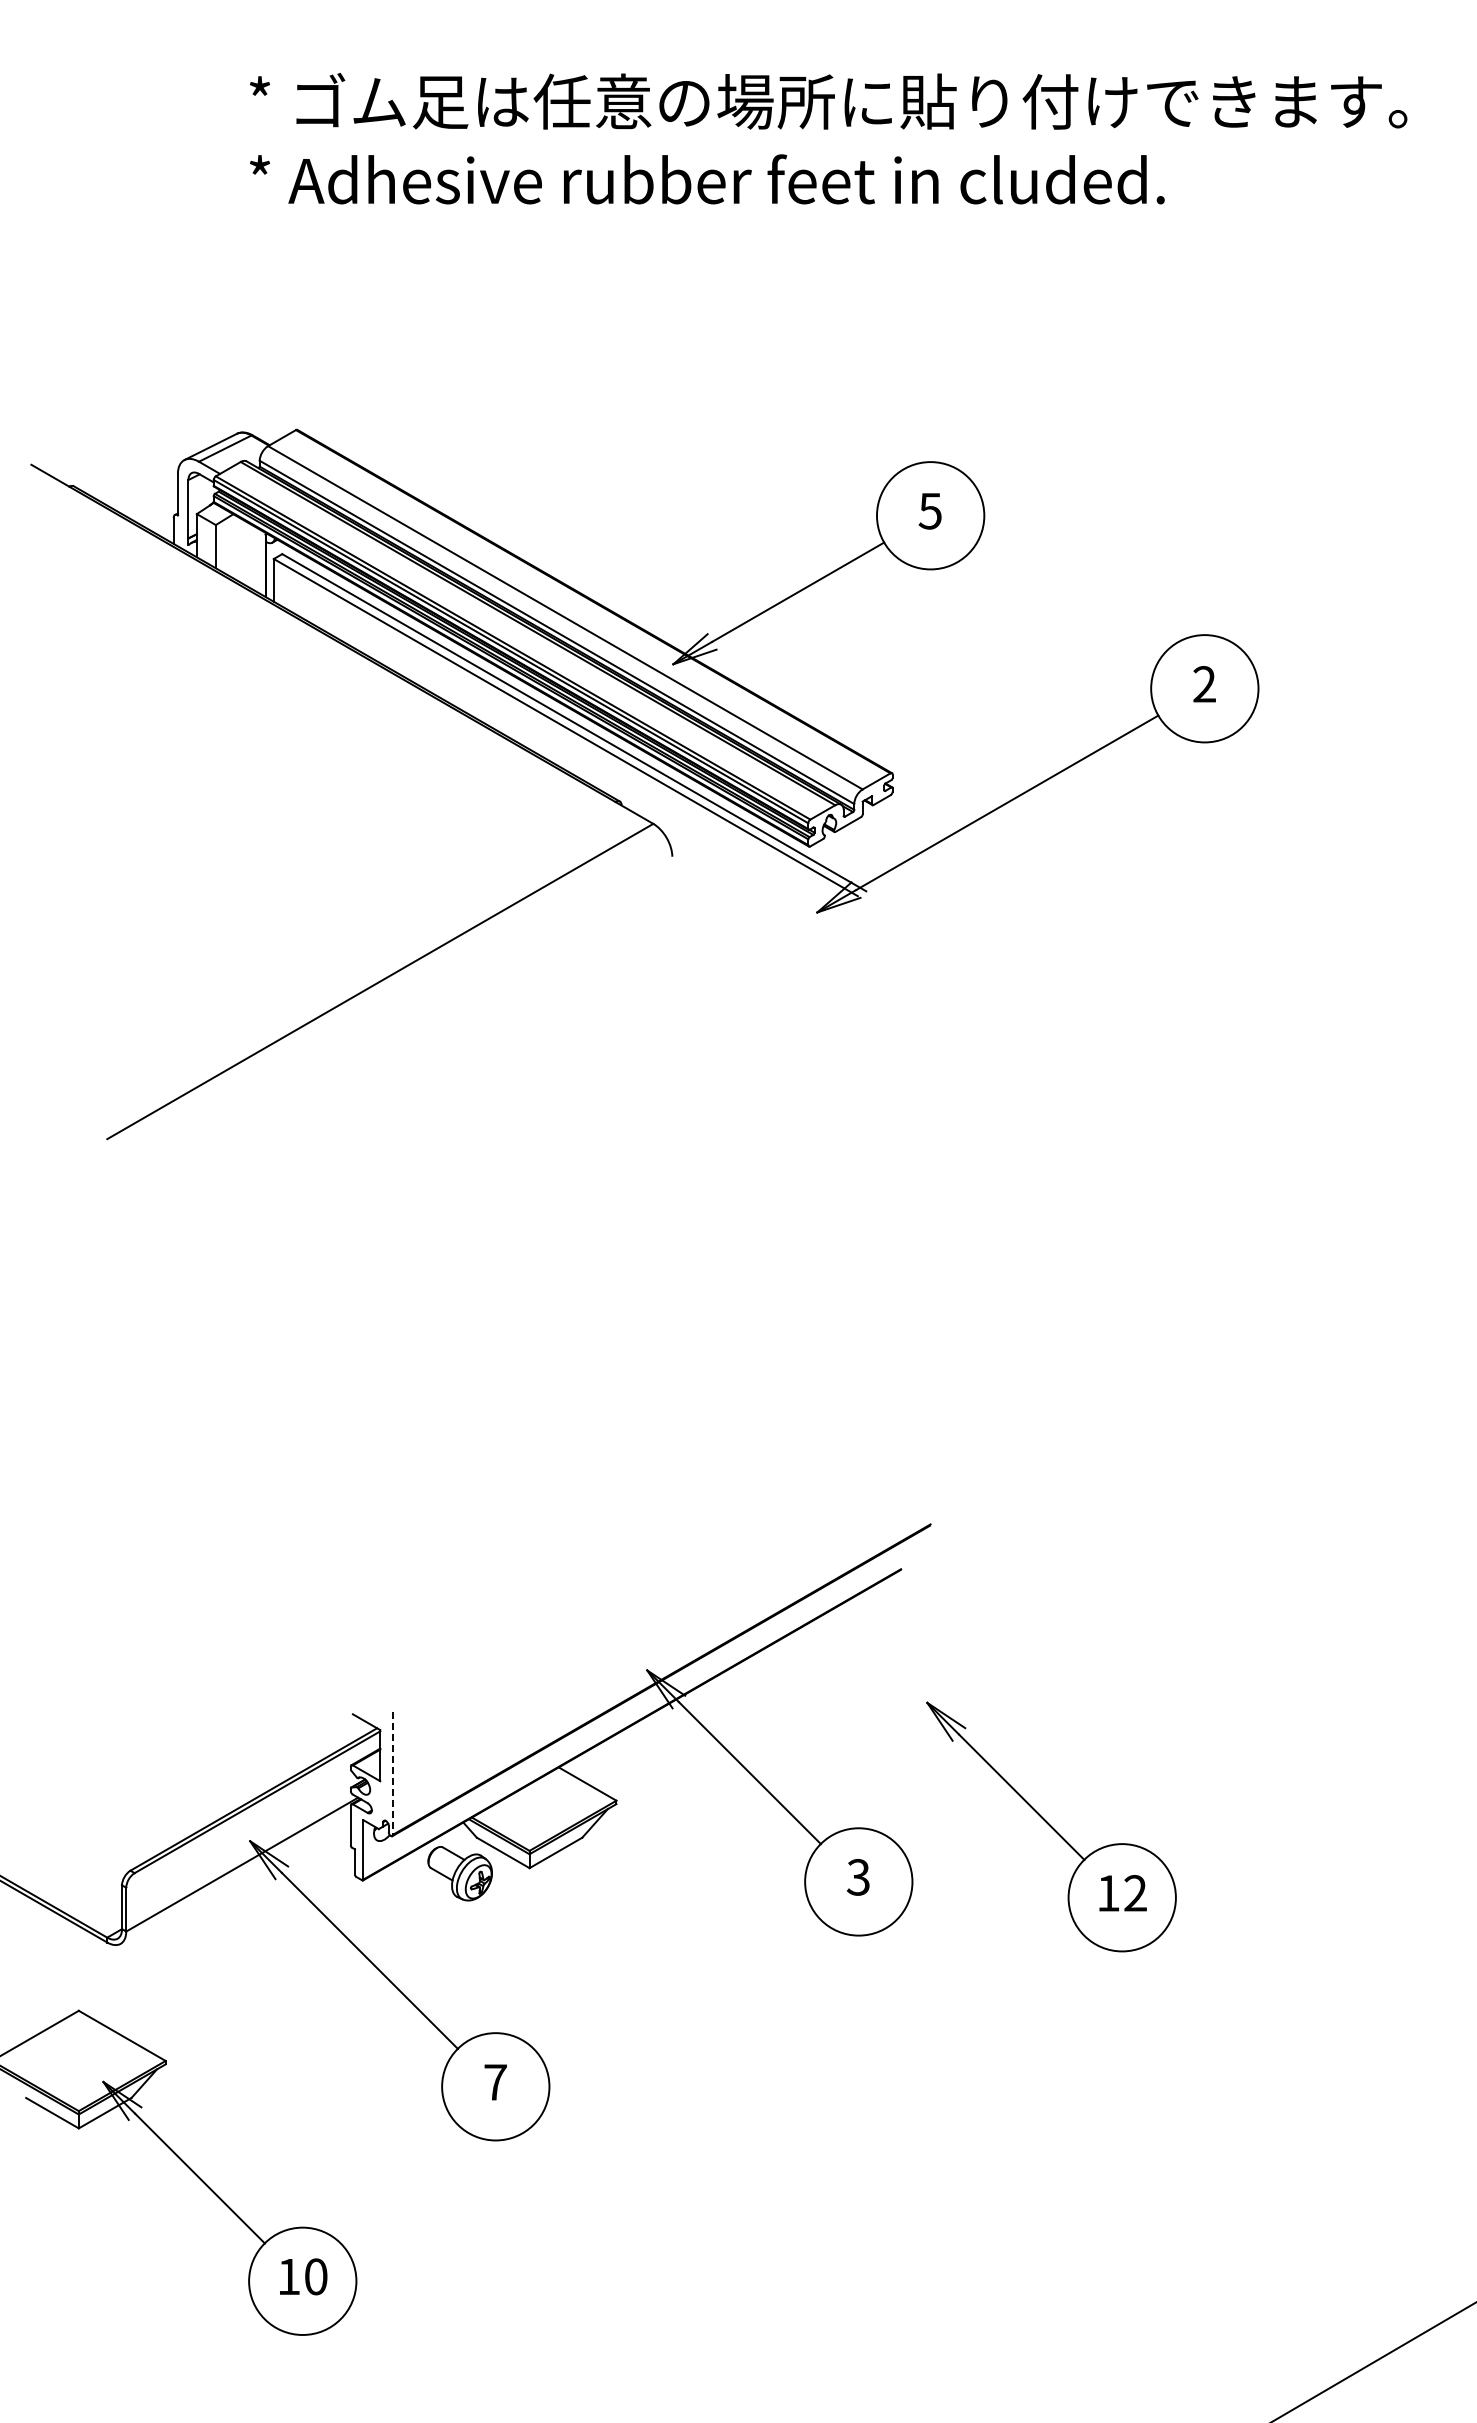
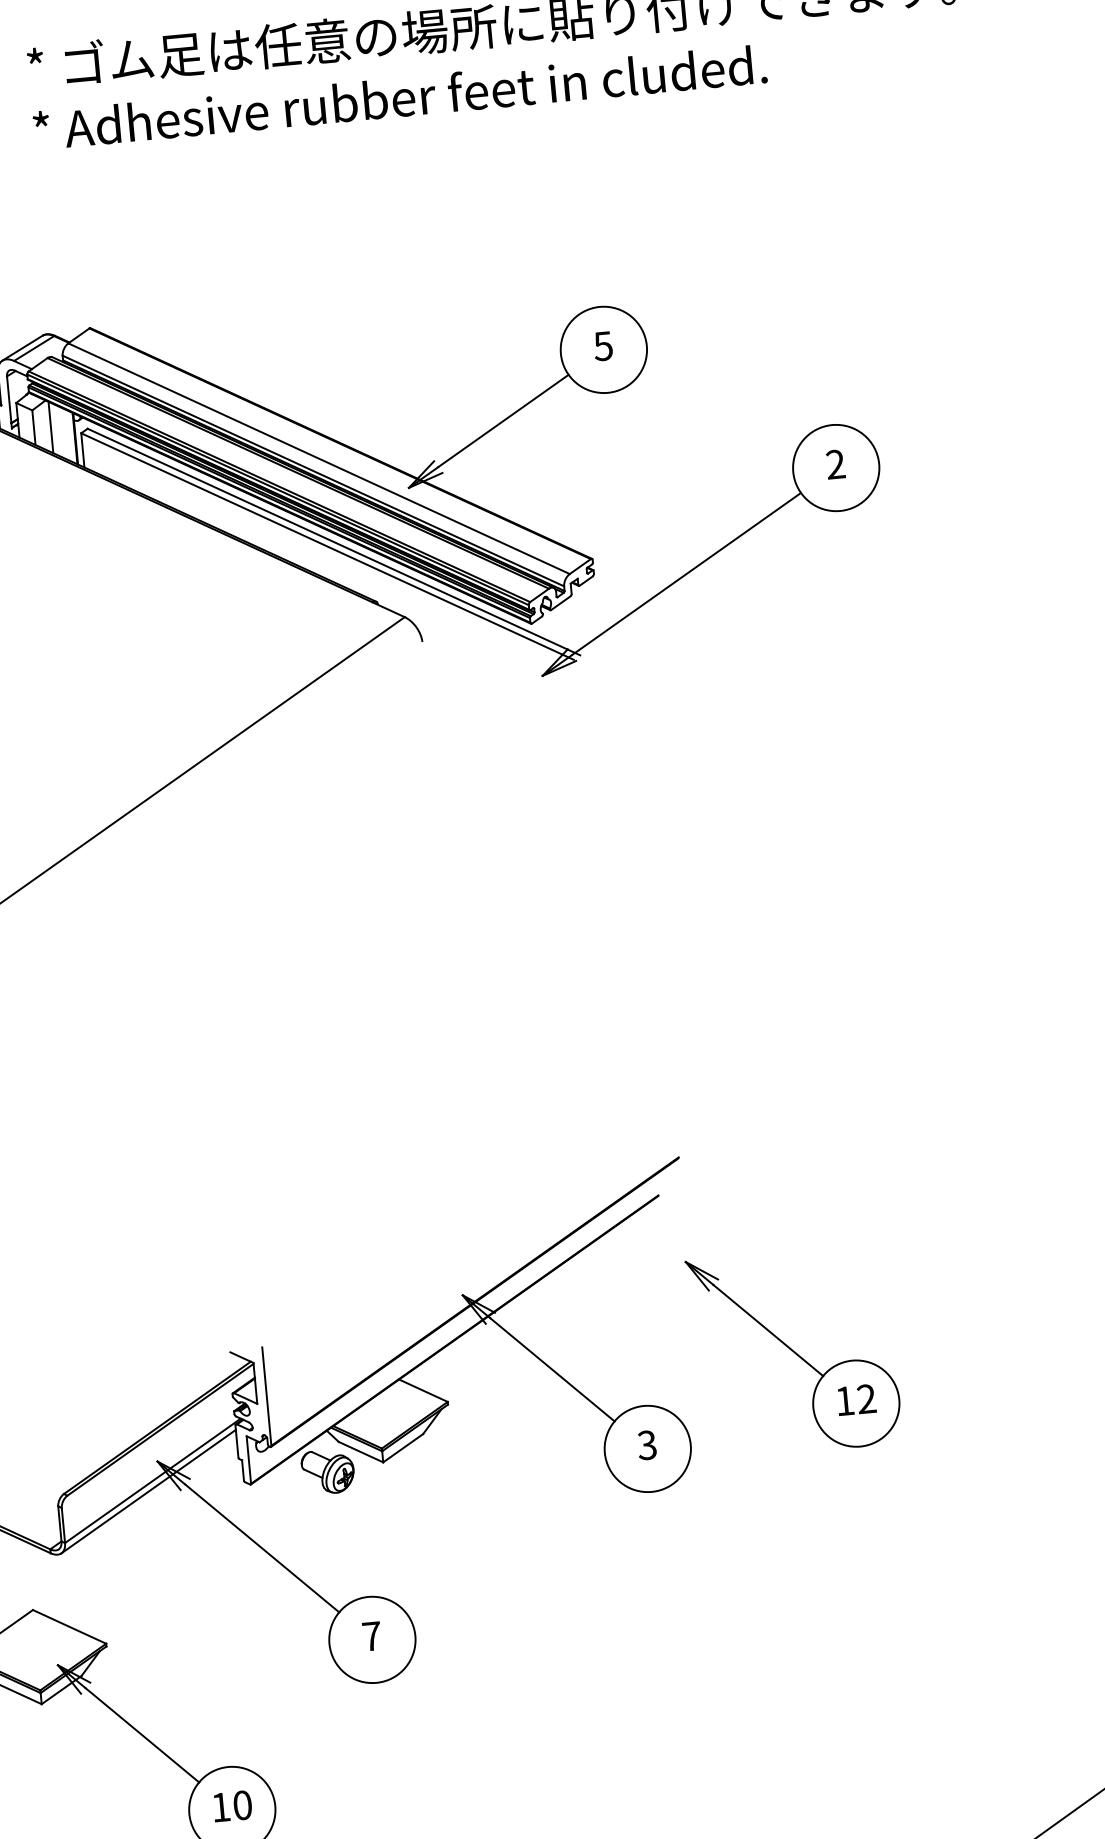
line: (236, 548) -> (50, 427), added
line: (392, 1773) -> (266, 1396), dashed -> solid
part: (1051, 1826) -> (794, 1351), moved
line: (235, 1877) -> (148, 1491), added

